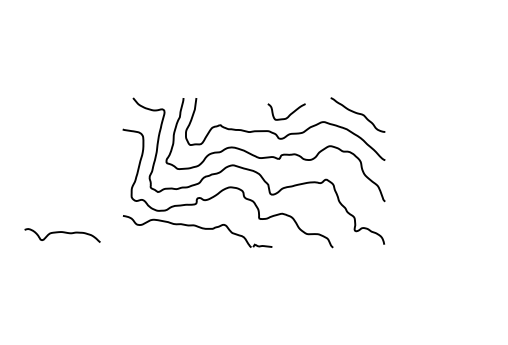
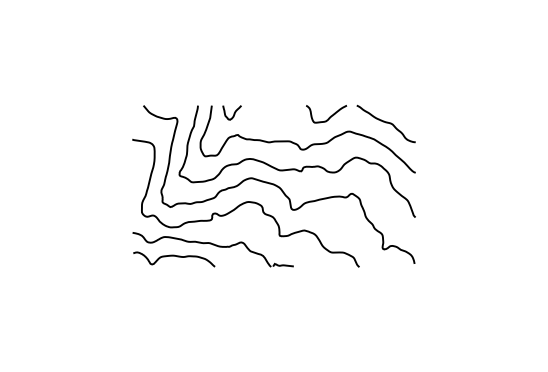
curve: (216, 104) -> (233, 112), added
curve: (289, 114) -> (329, 116), moved
curve: (63, 233) -> (175, 257), moved

